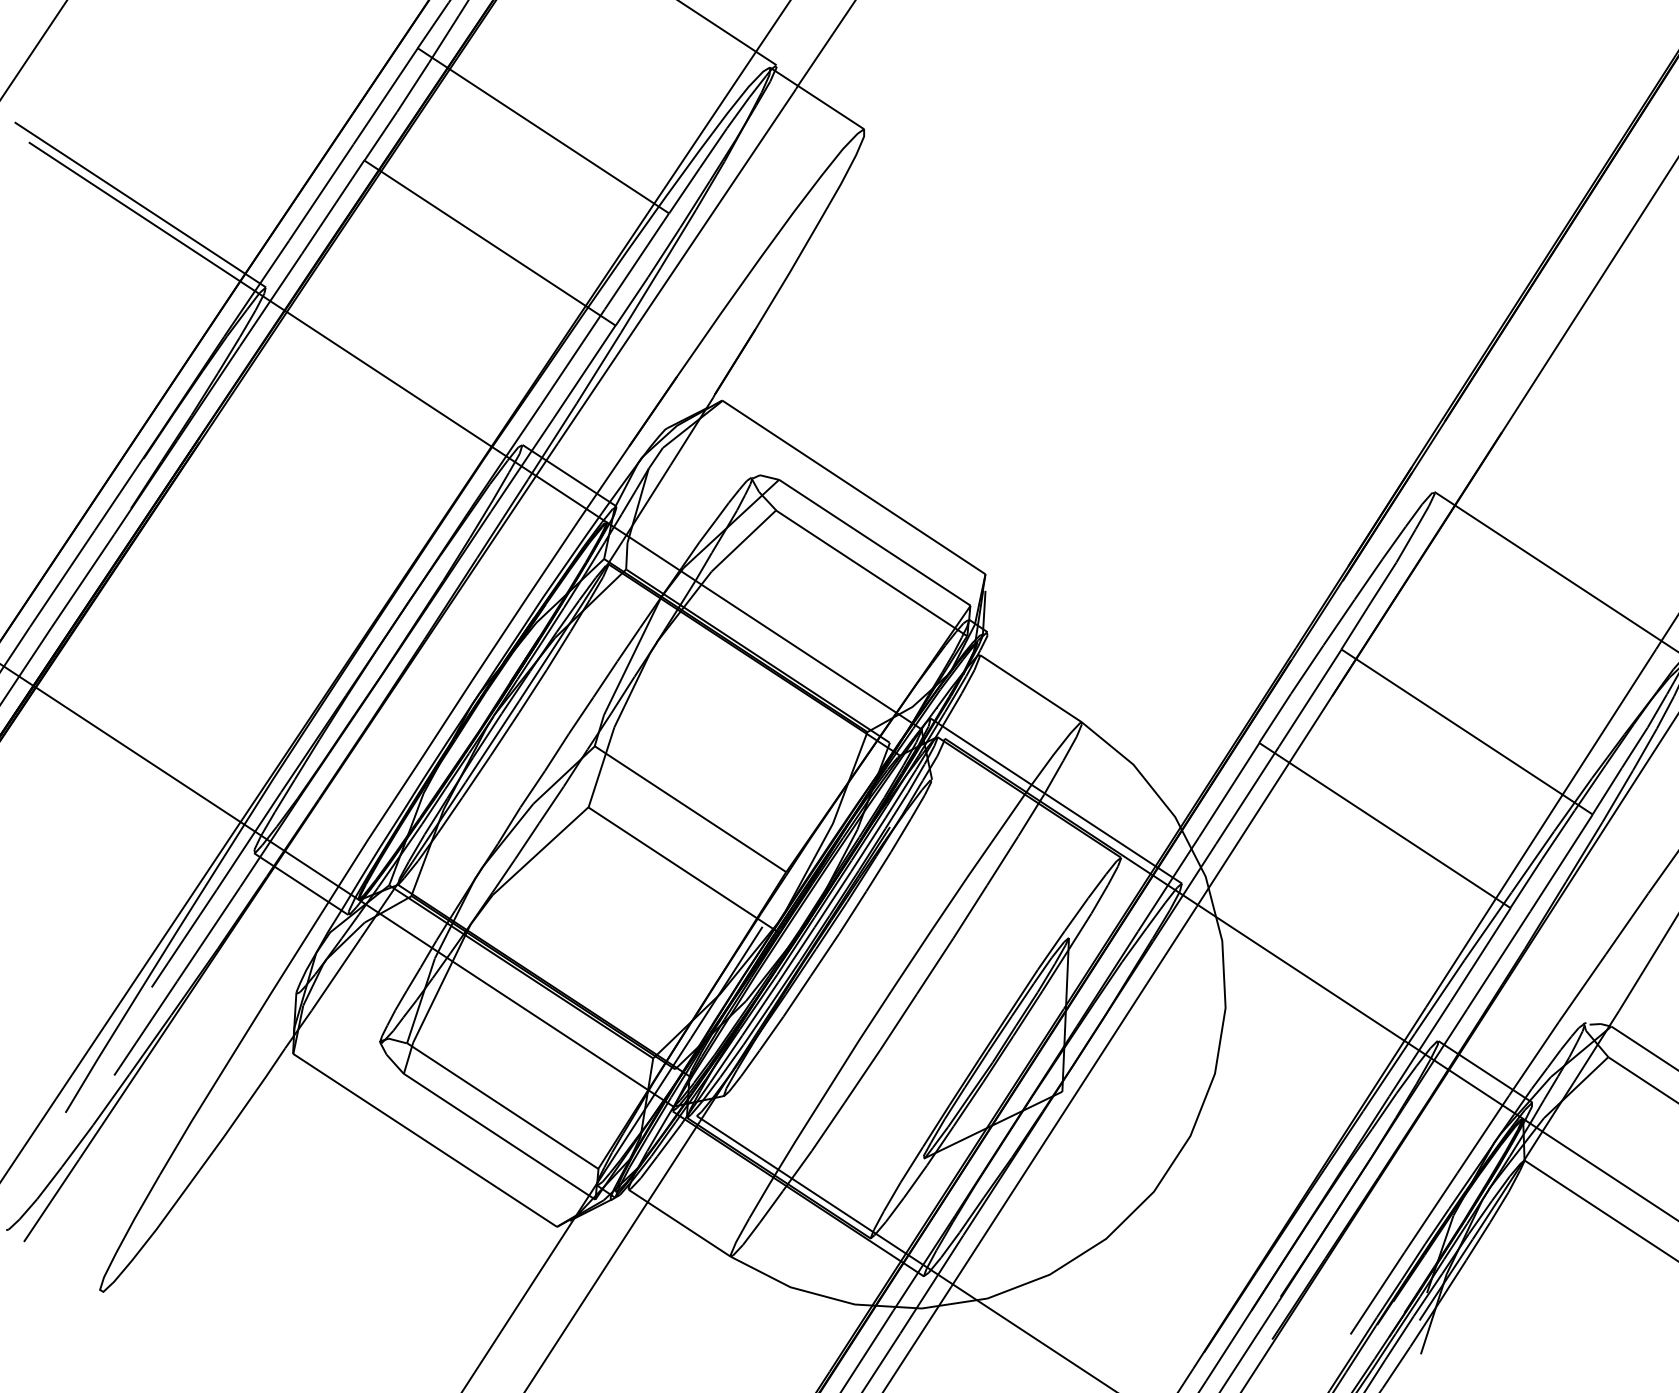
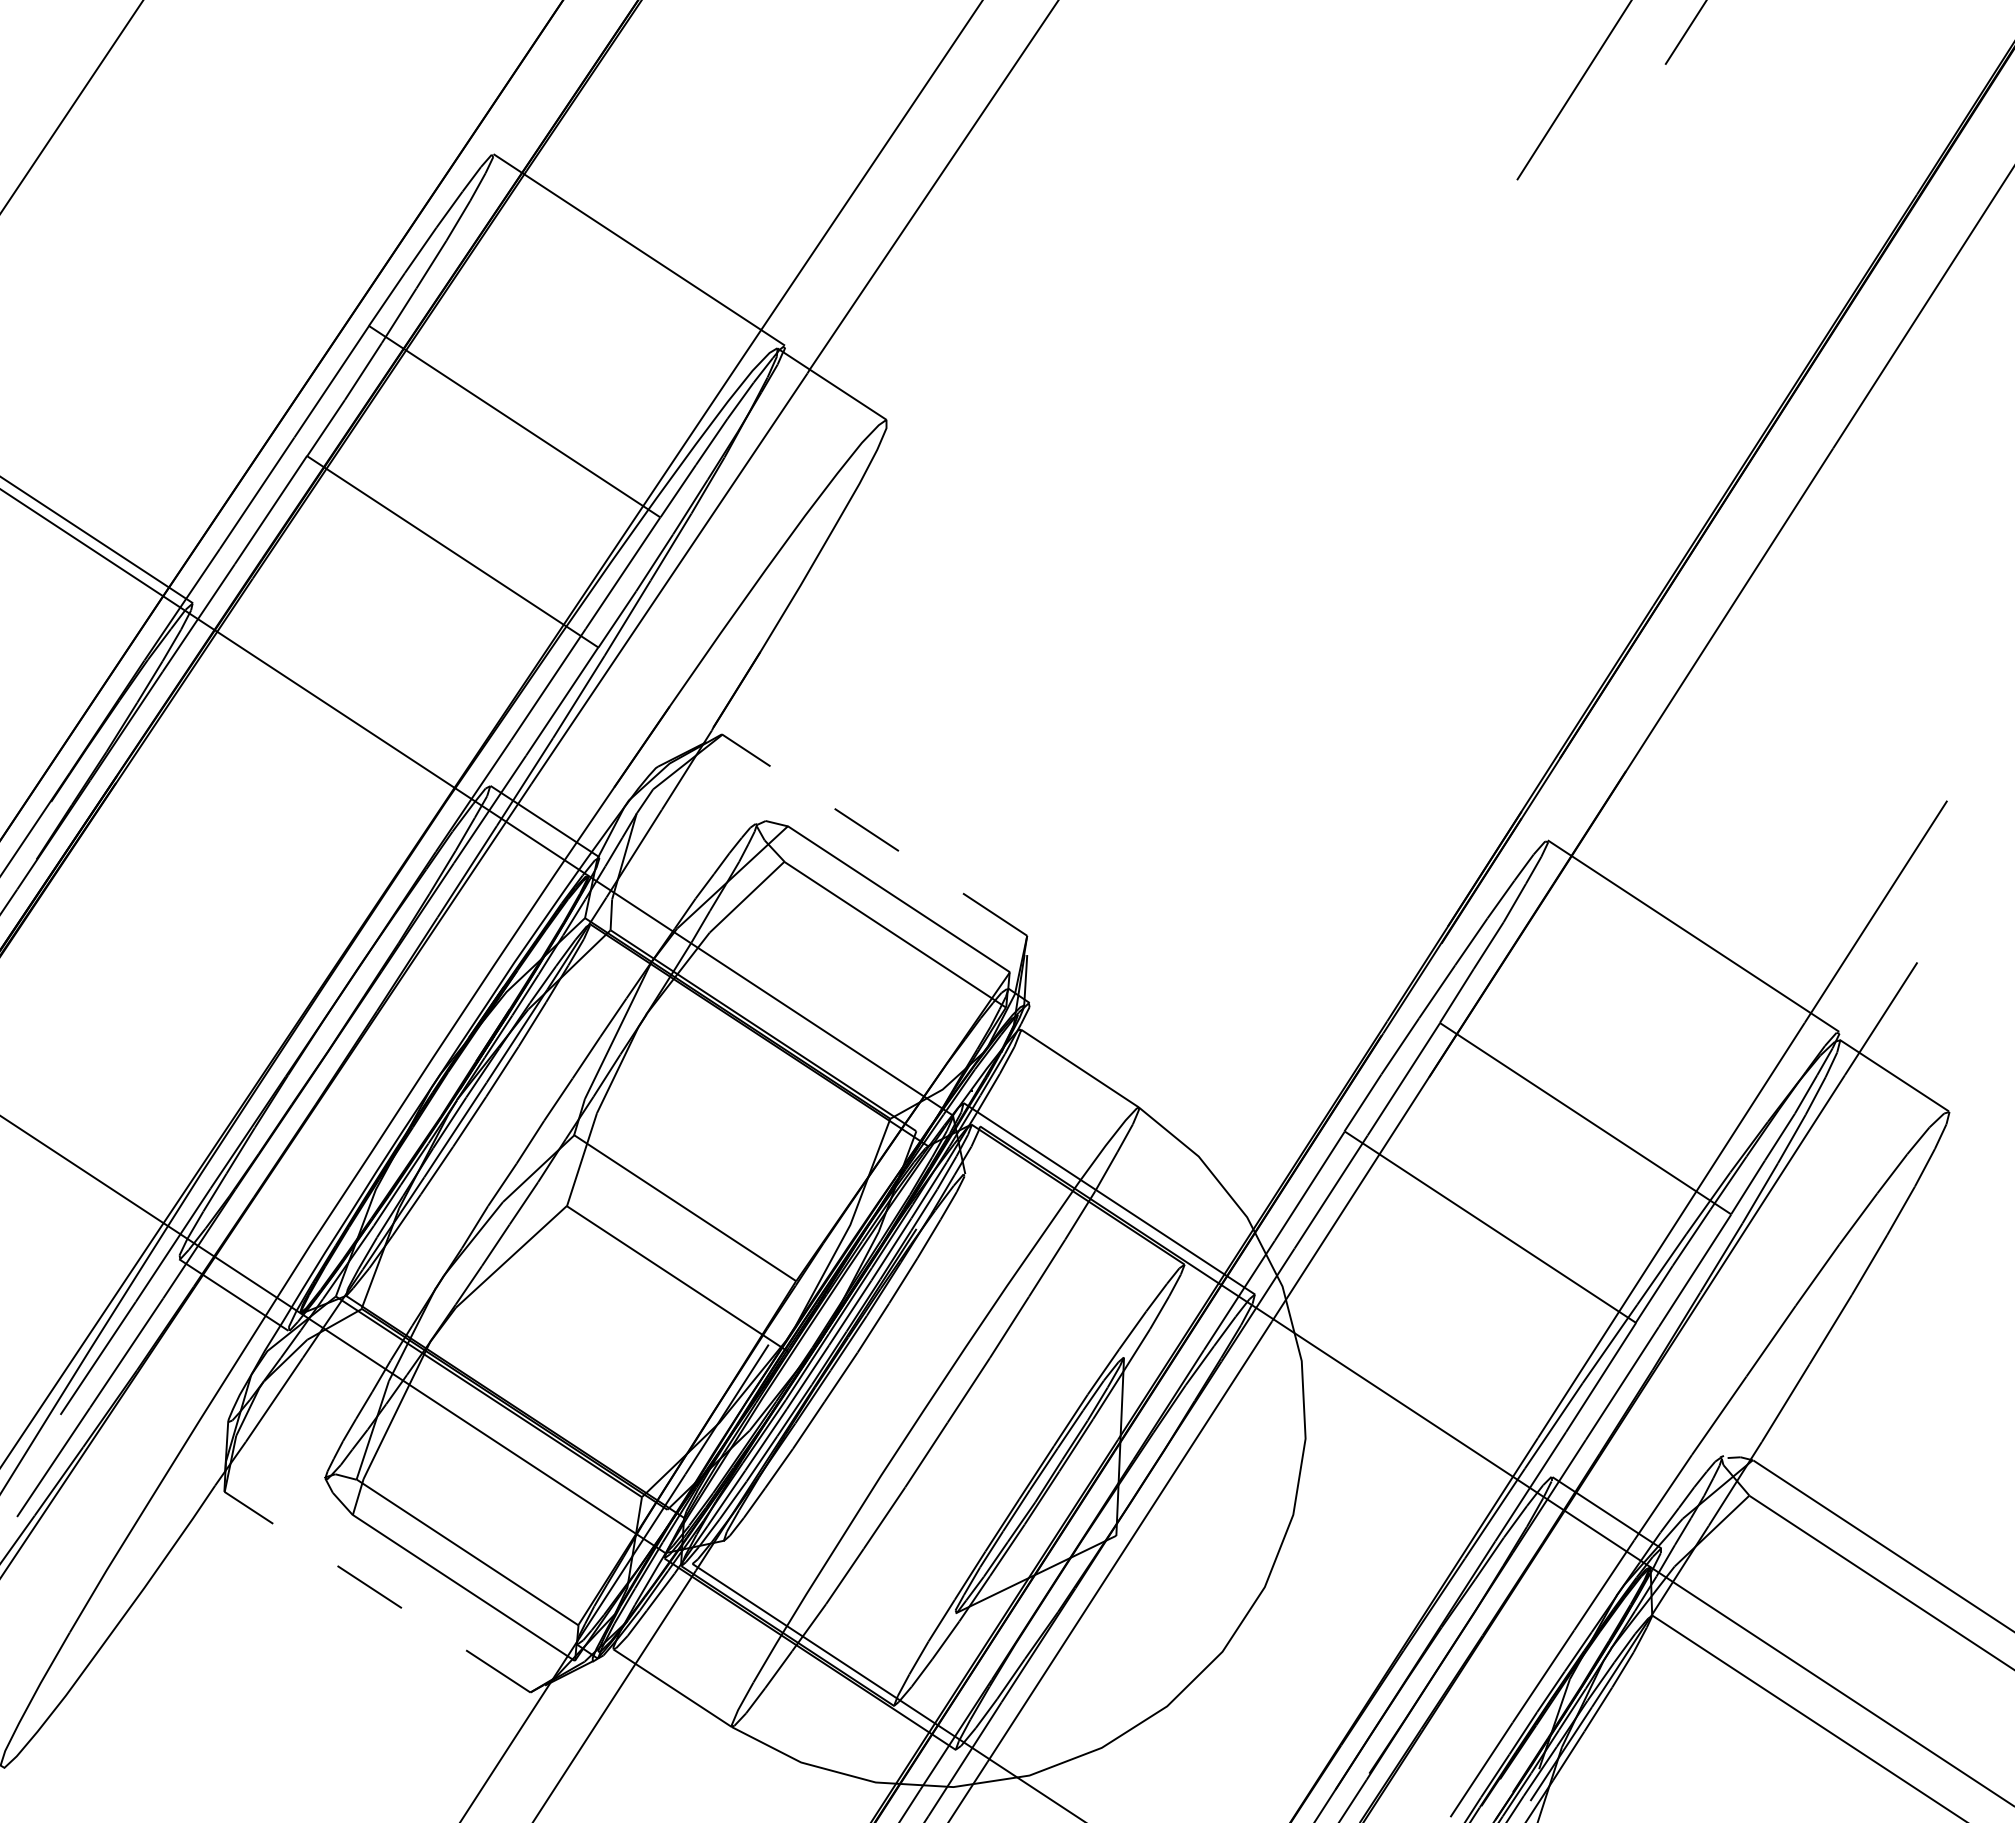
line: (853, 487) -> (874, 835), solid -> dashed
line: (425, 1140) -> (377, 1592), solid -> dashed

